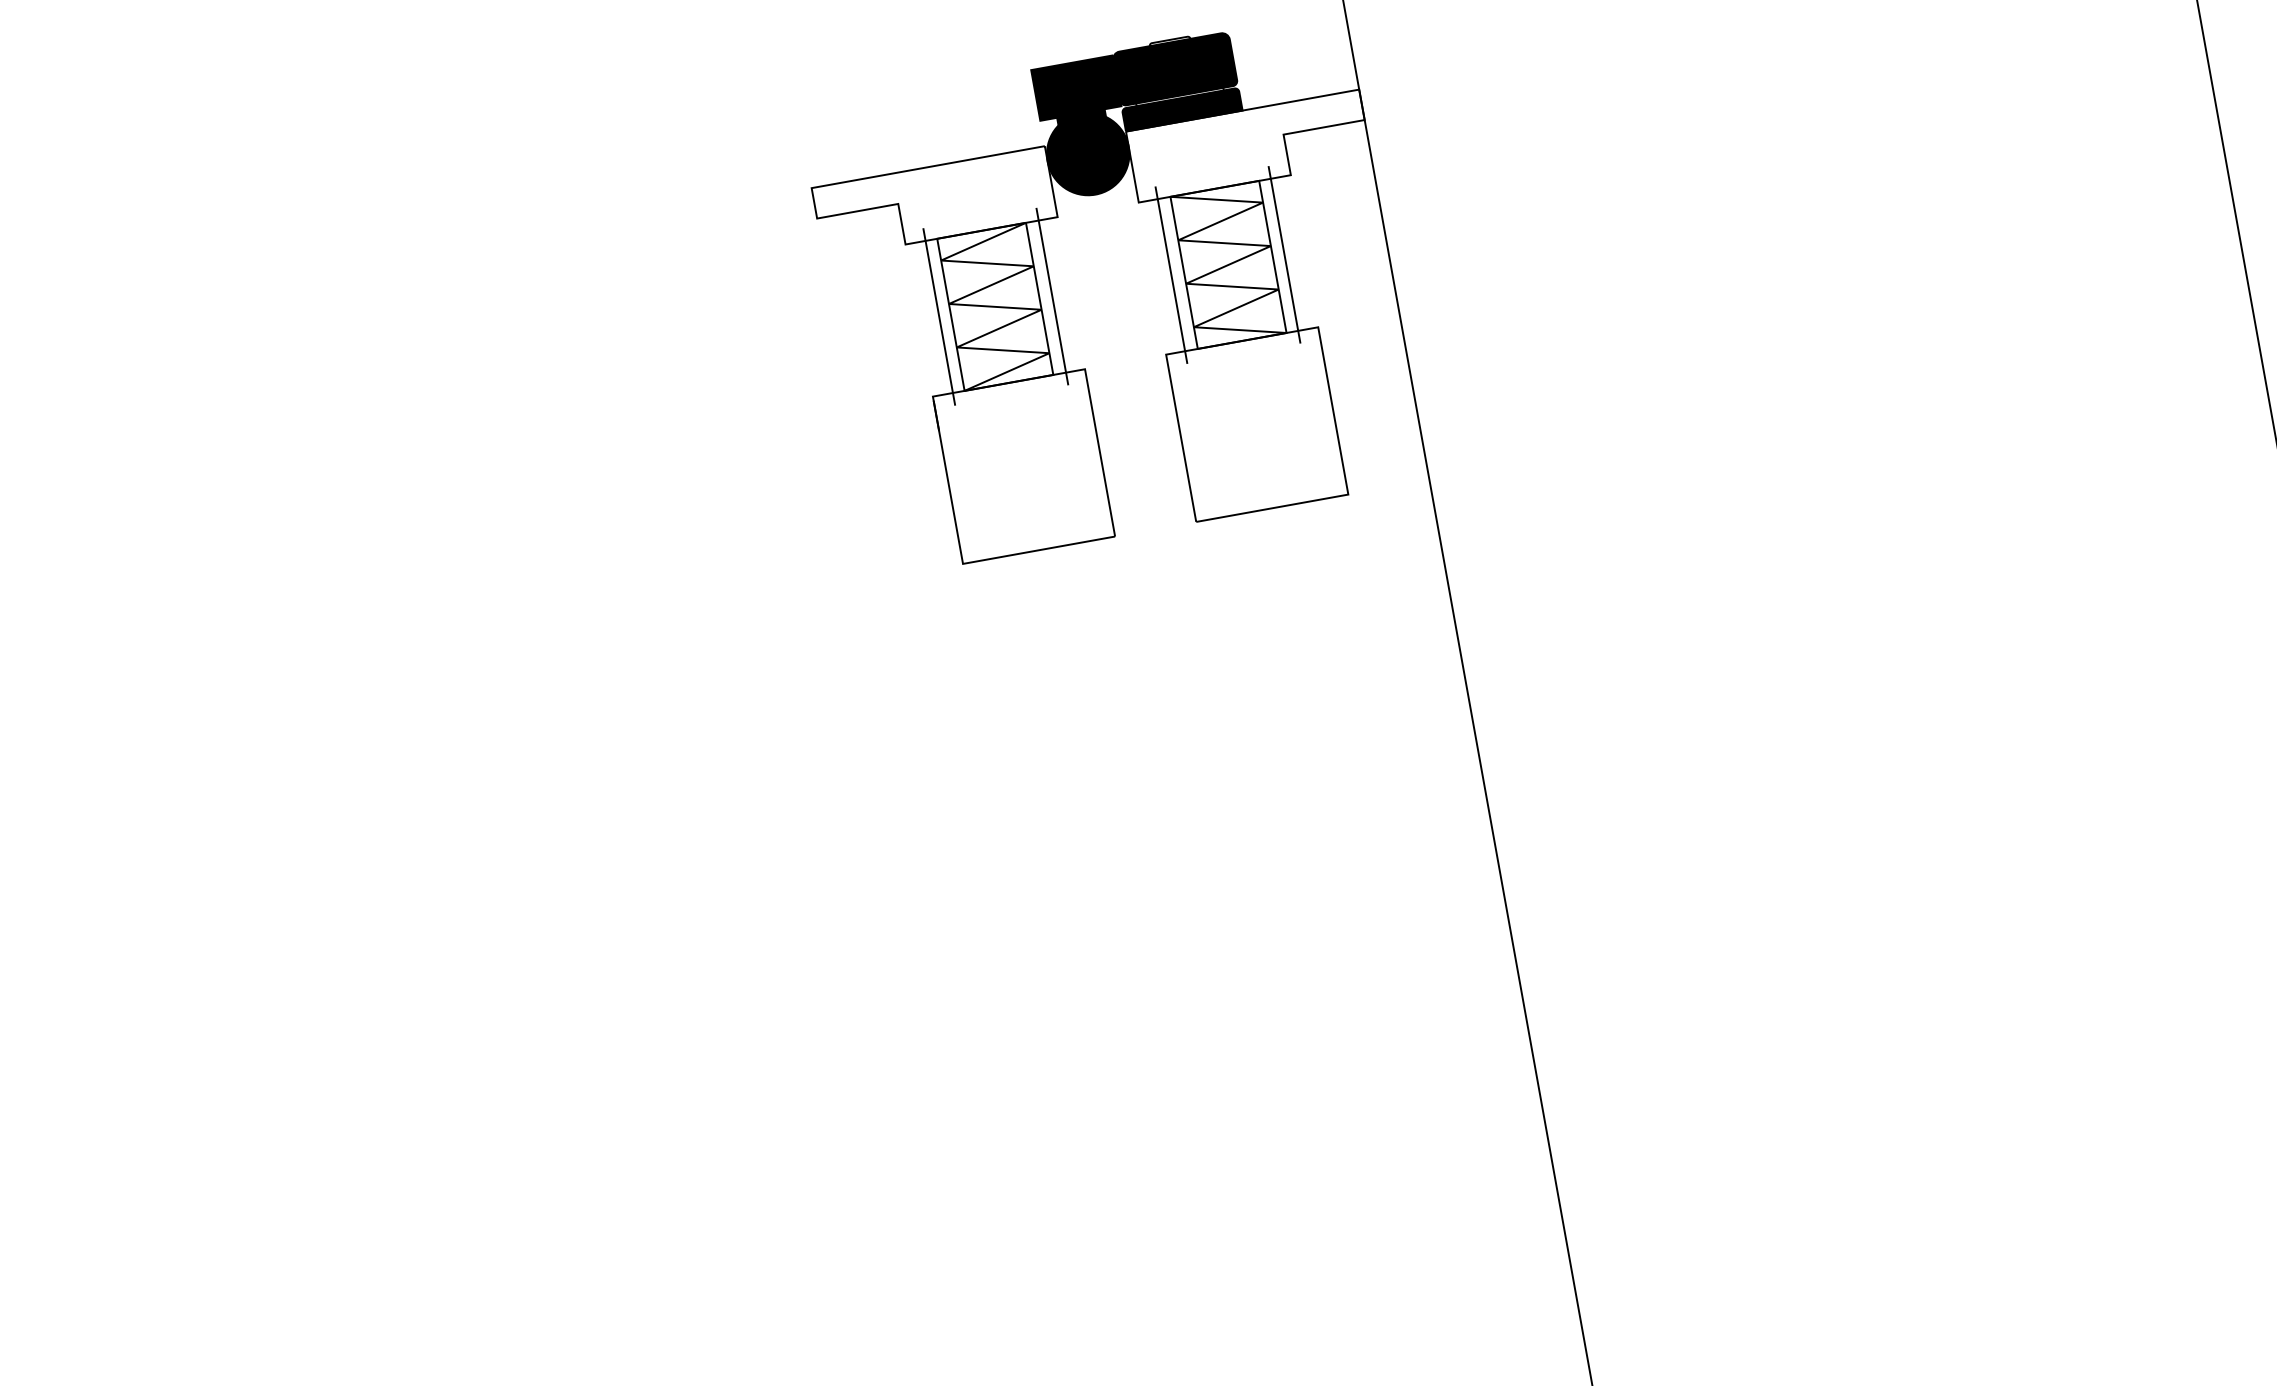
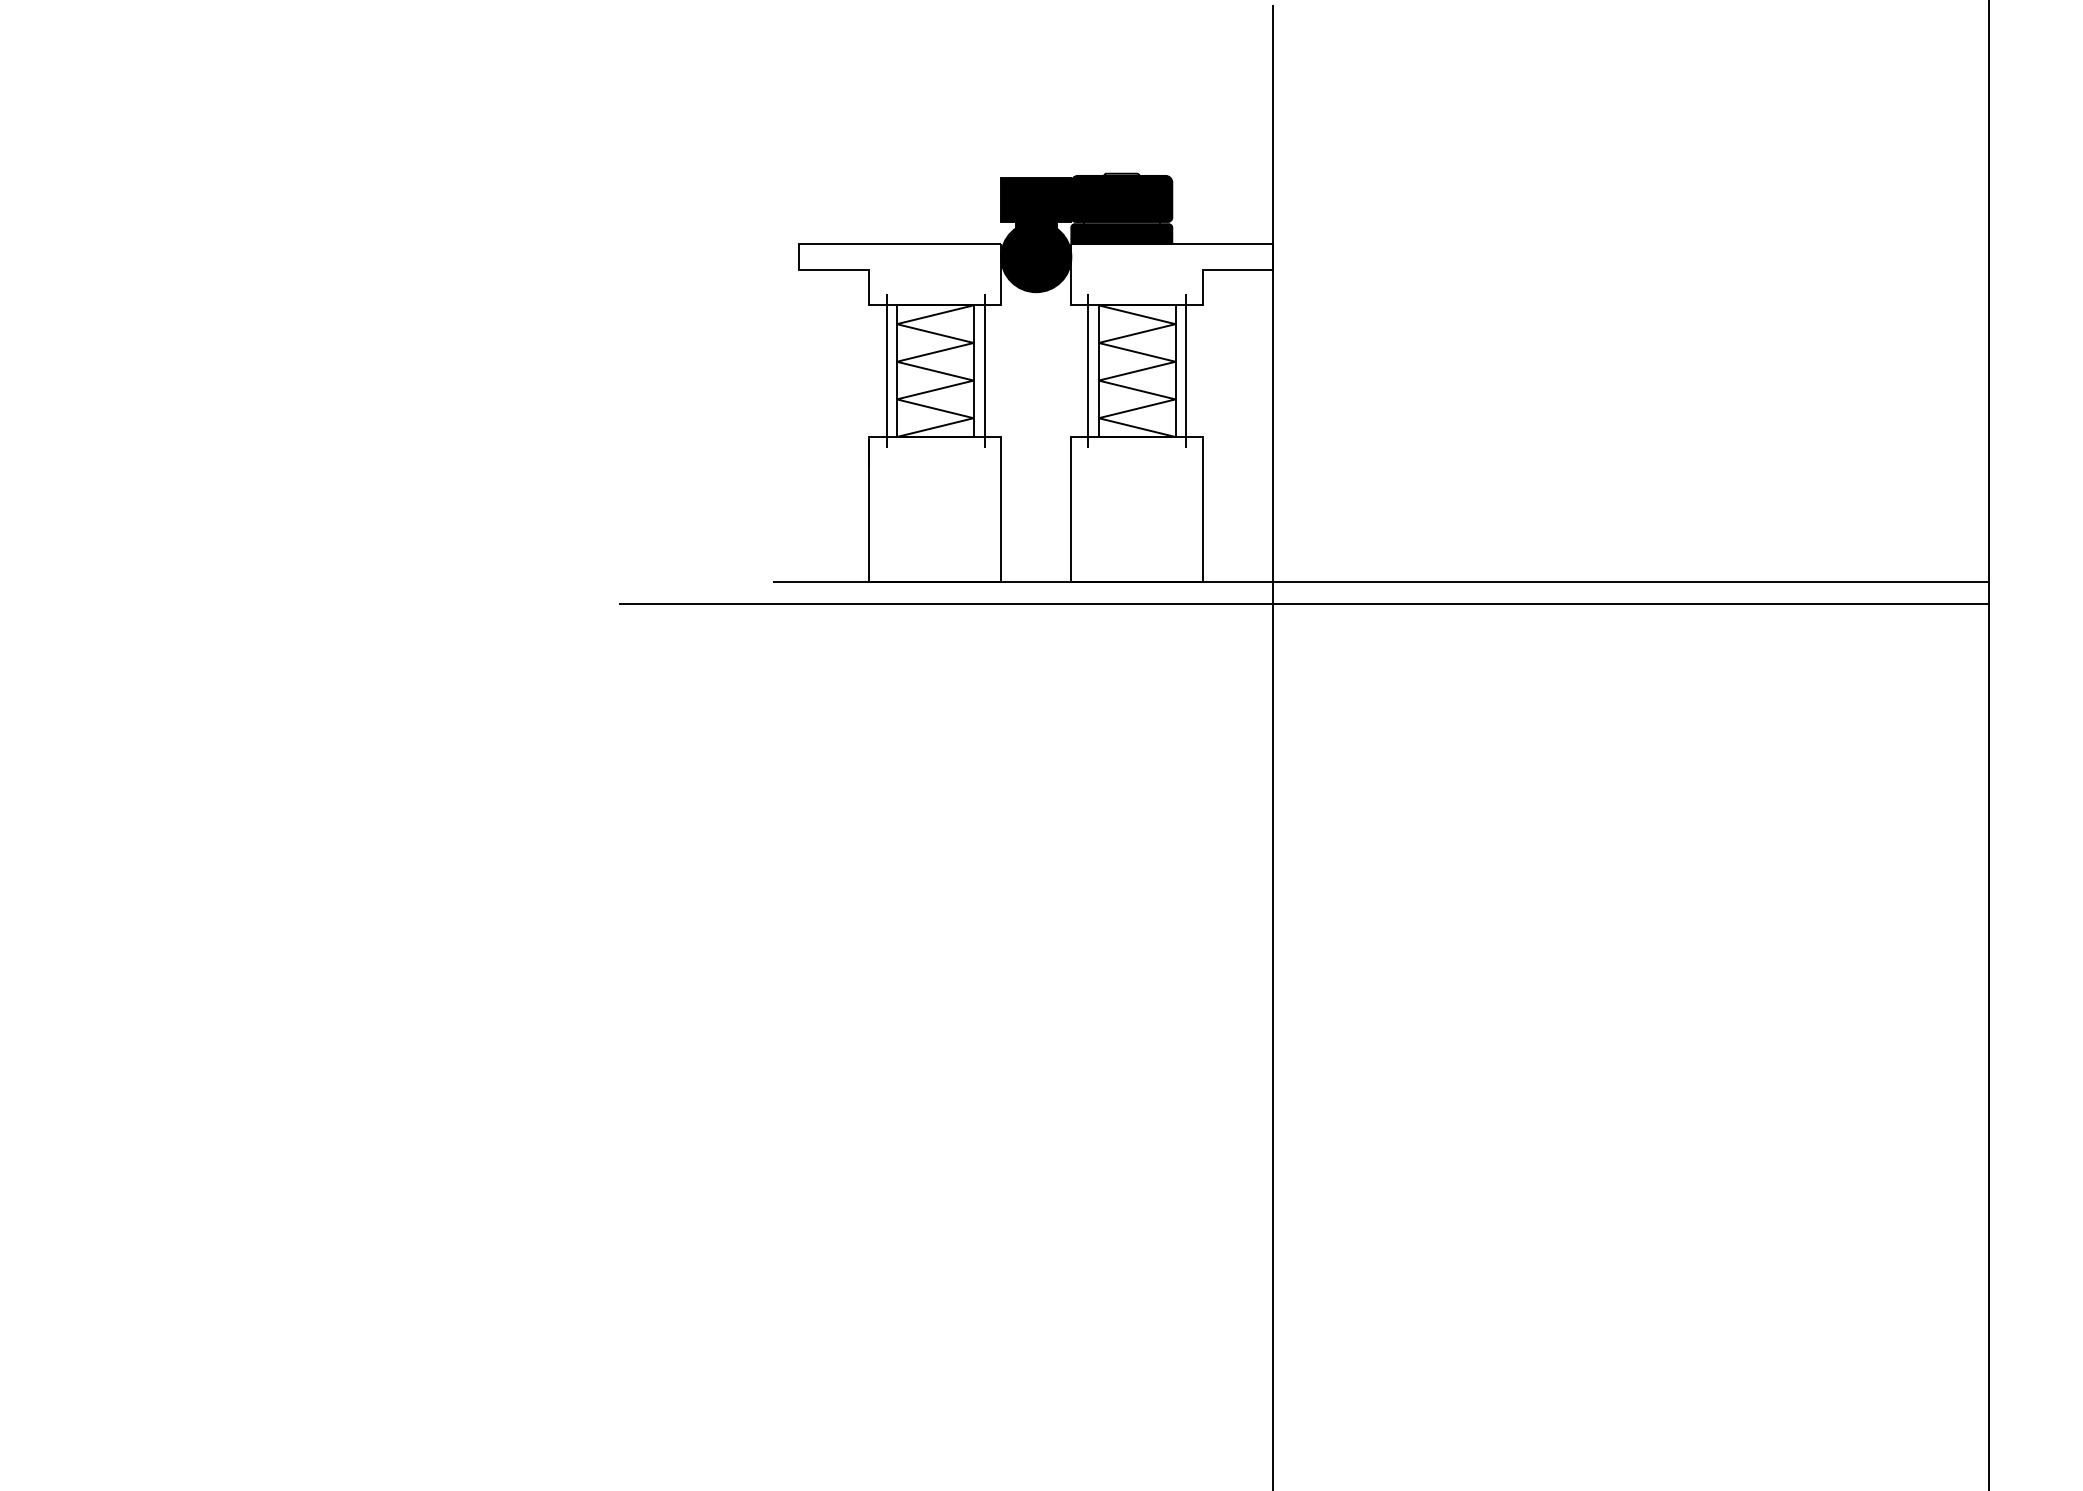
line: (1553, 457) -> (1380, 581), added
line: (1470, 498) -> (1304, 603), added

